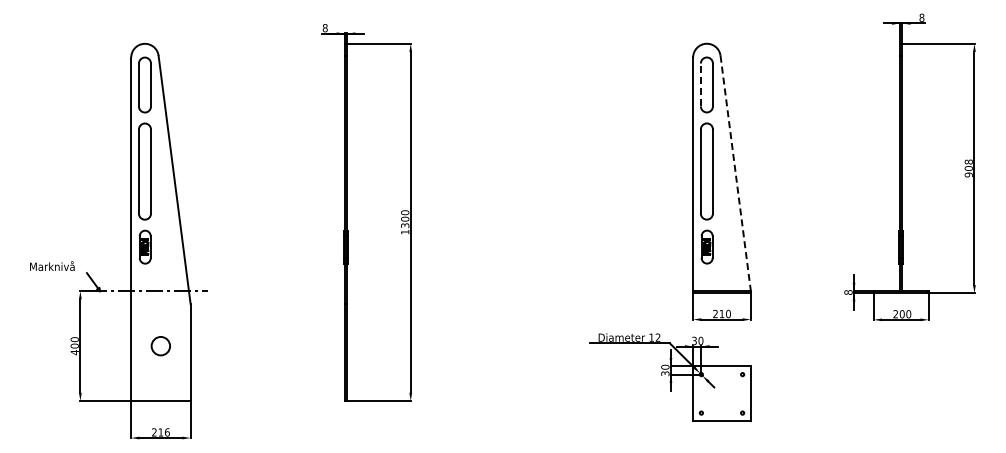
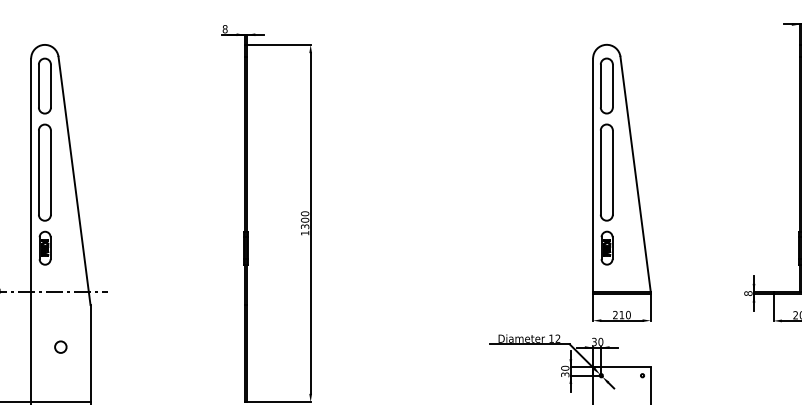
line: (700, 84) -> (600, 85), dashed -> solid
line: (735, 173) -> (635, 174), dashed -> solid
circle: (160, 345) -> (60, 346), size x0.62

